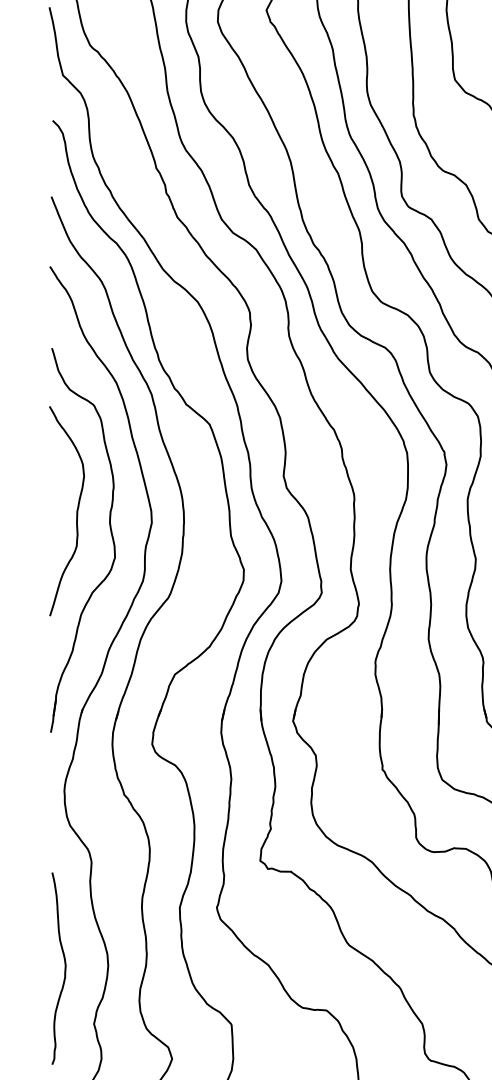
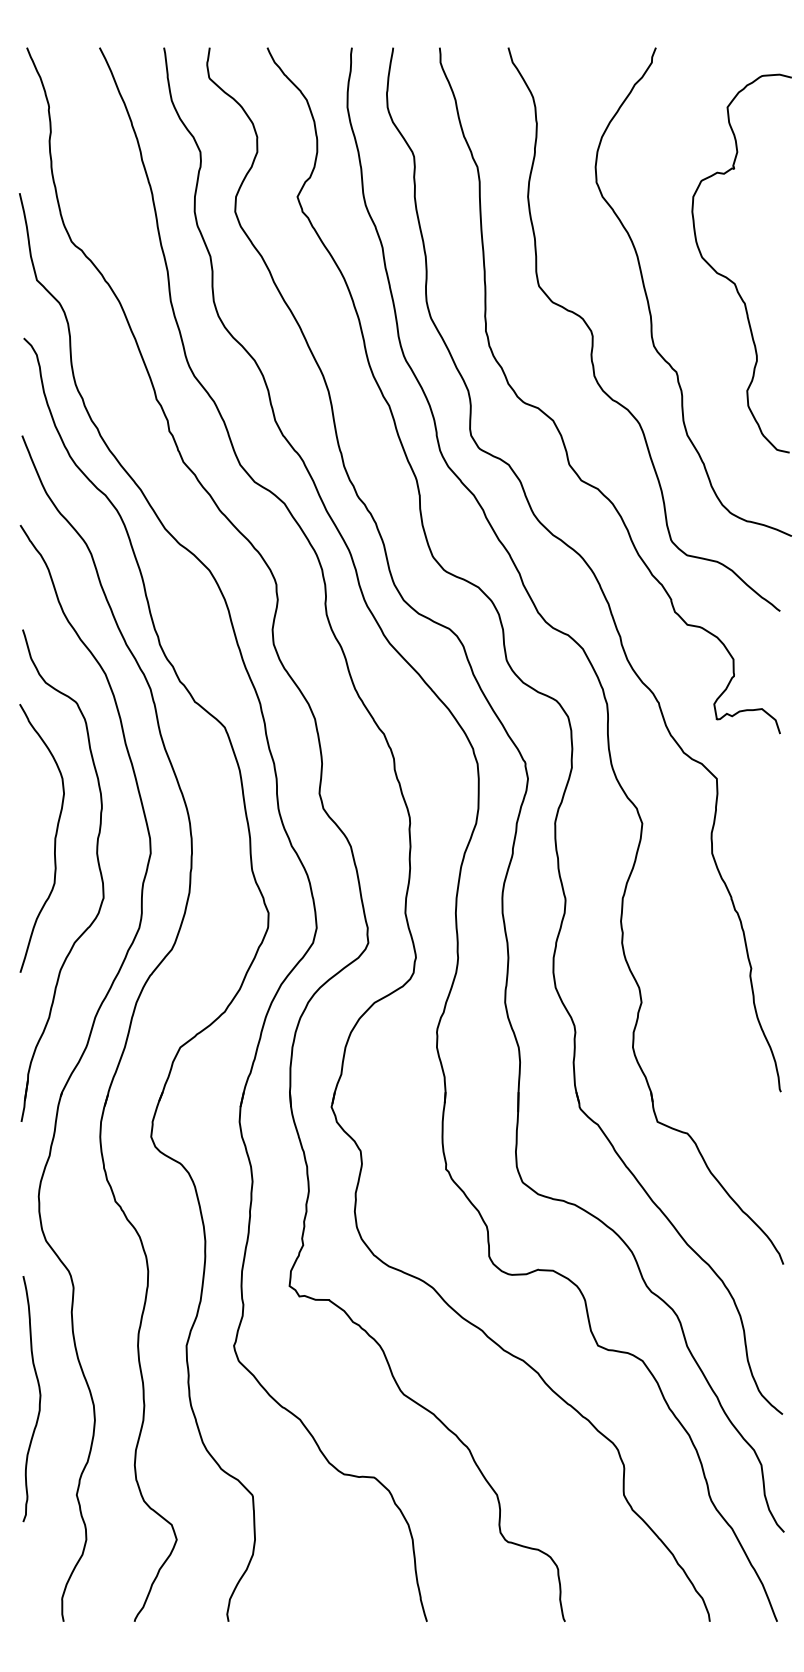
curve: (64, 968) -> (39, 1399), moved

